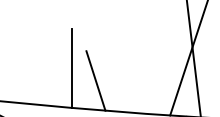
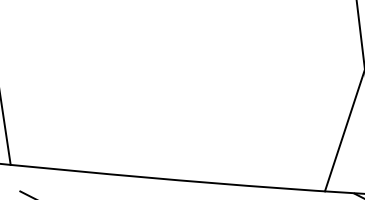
line: (72, 68) -> (150, 107), removed
line: (95, 80) -> (191, 128), removed

